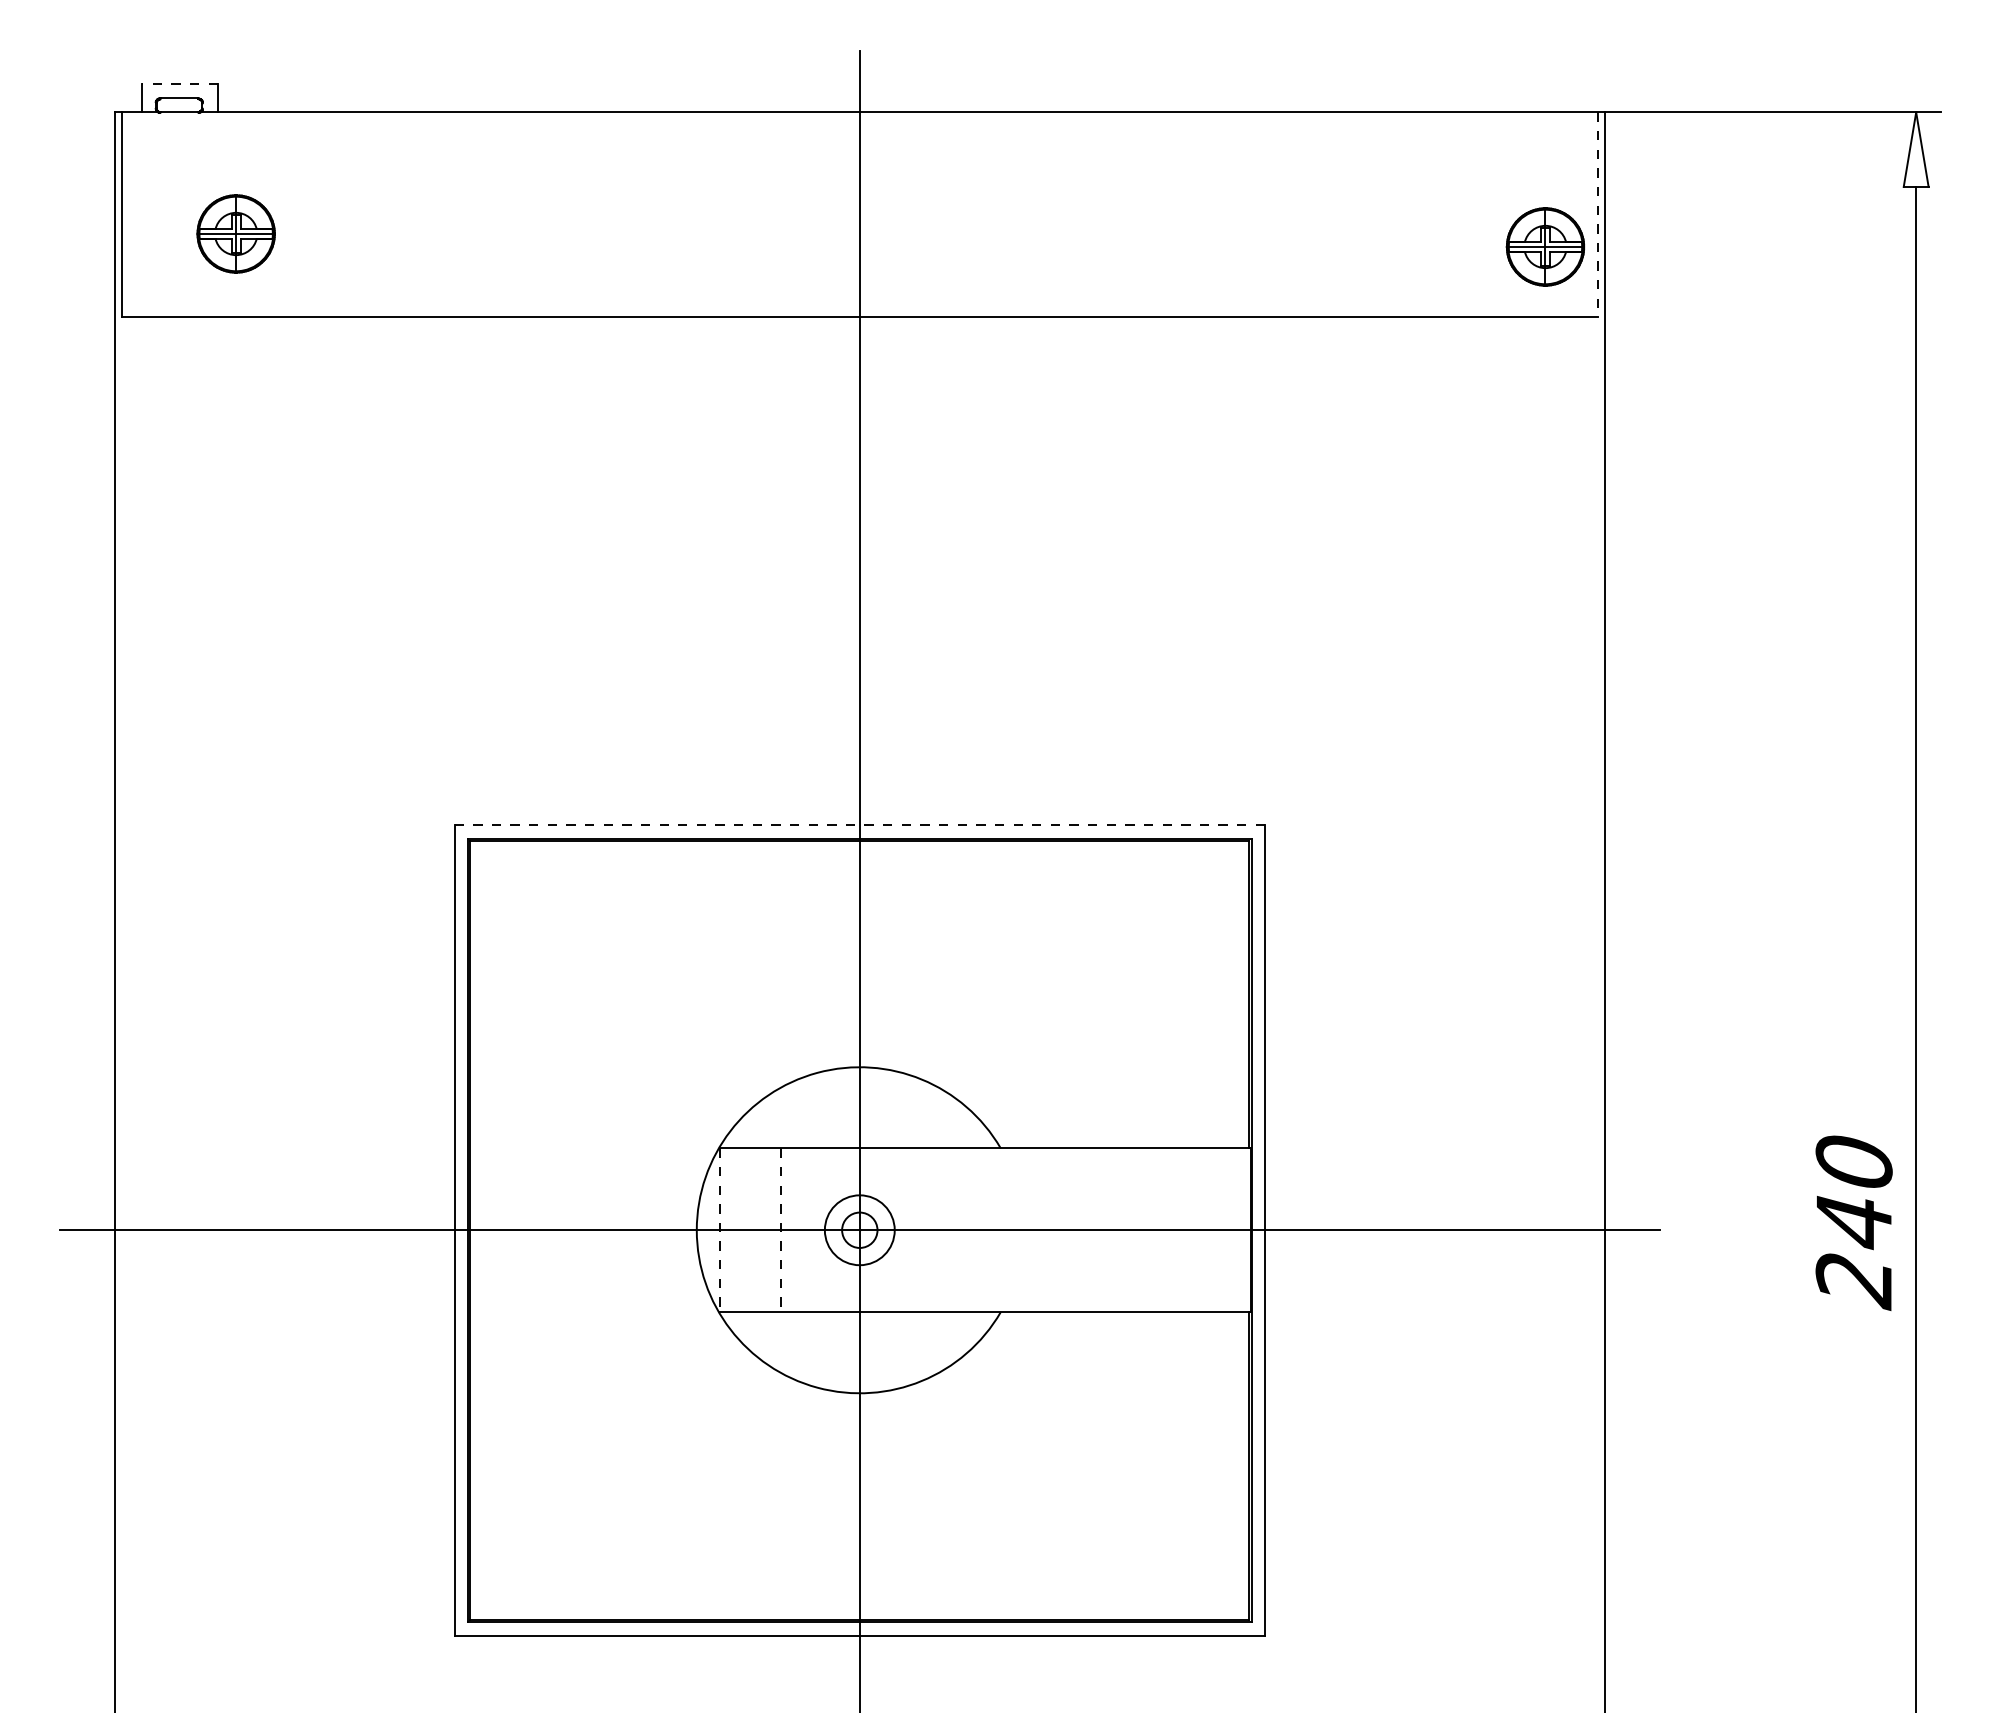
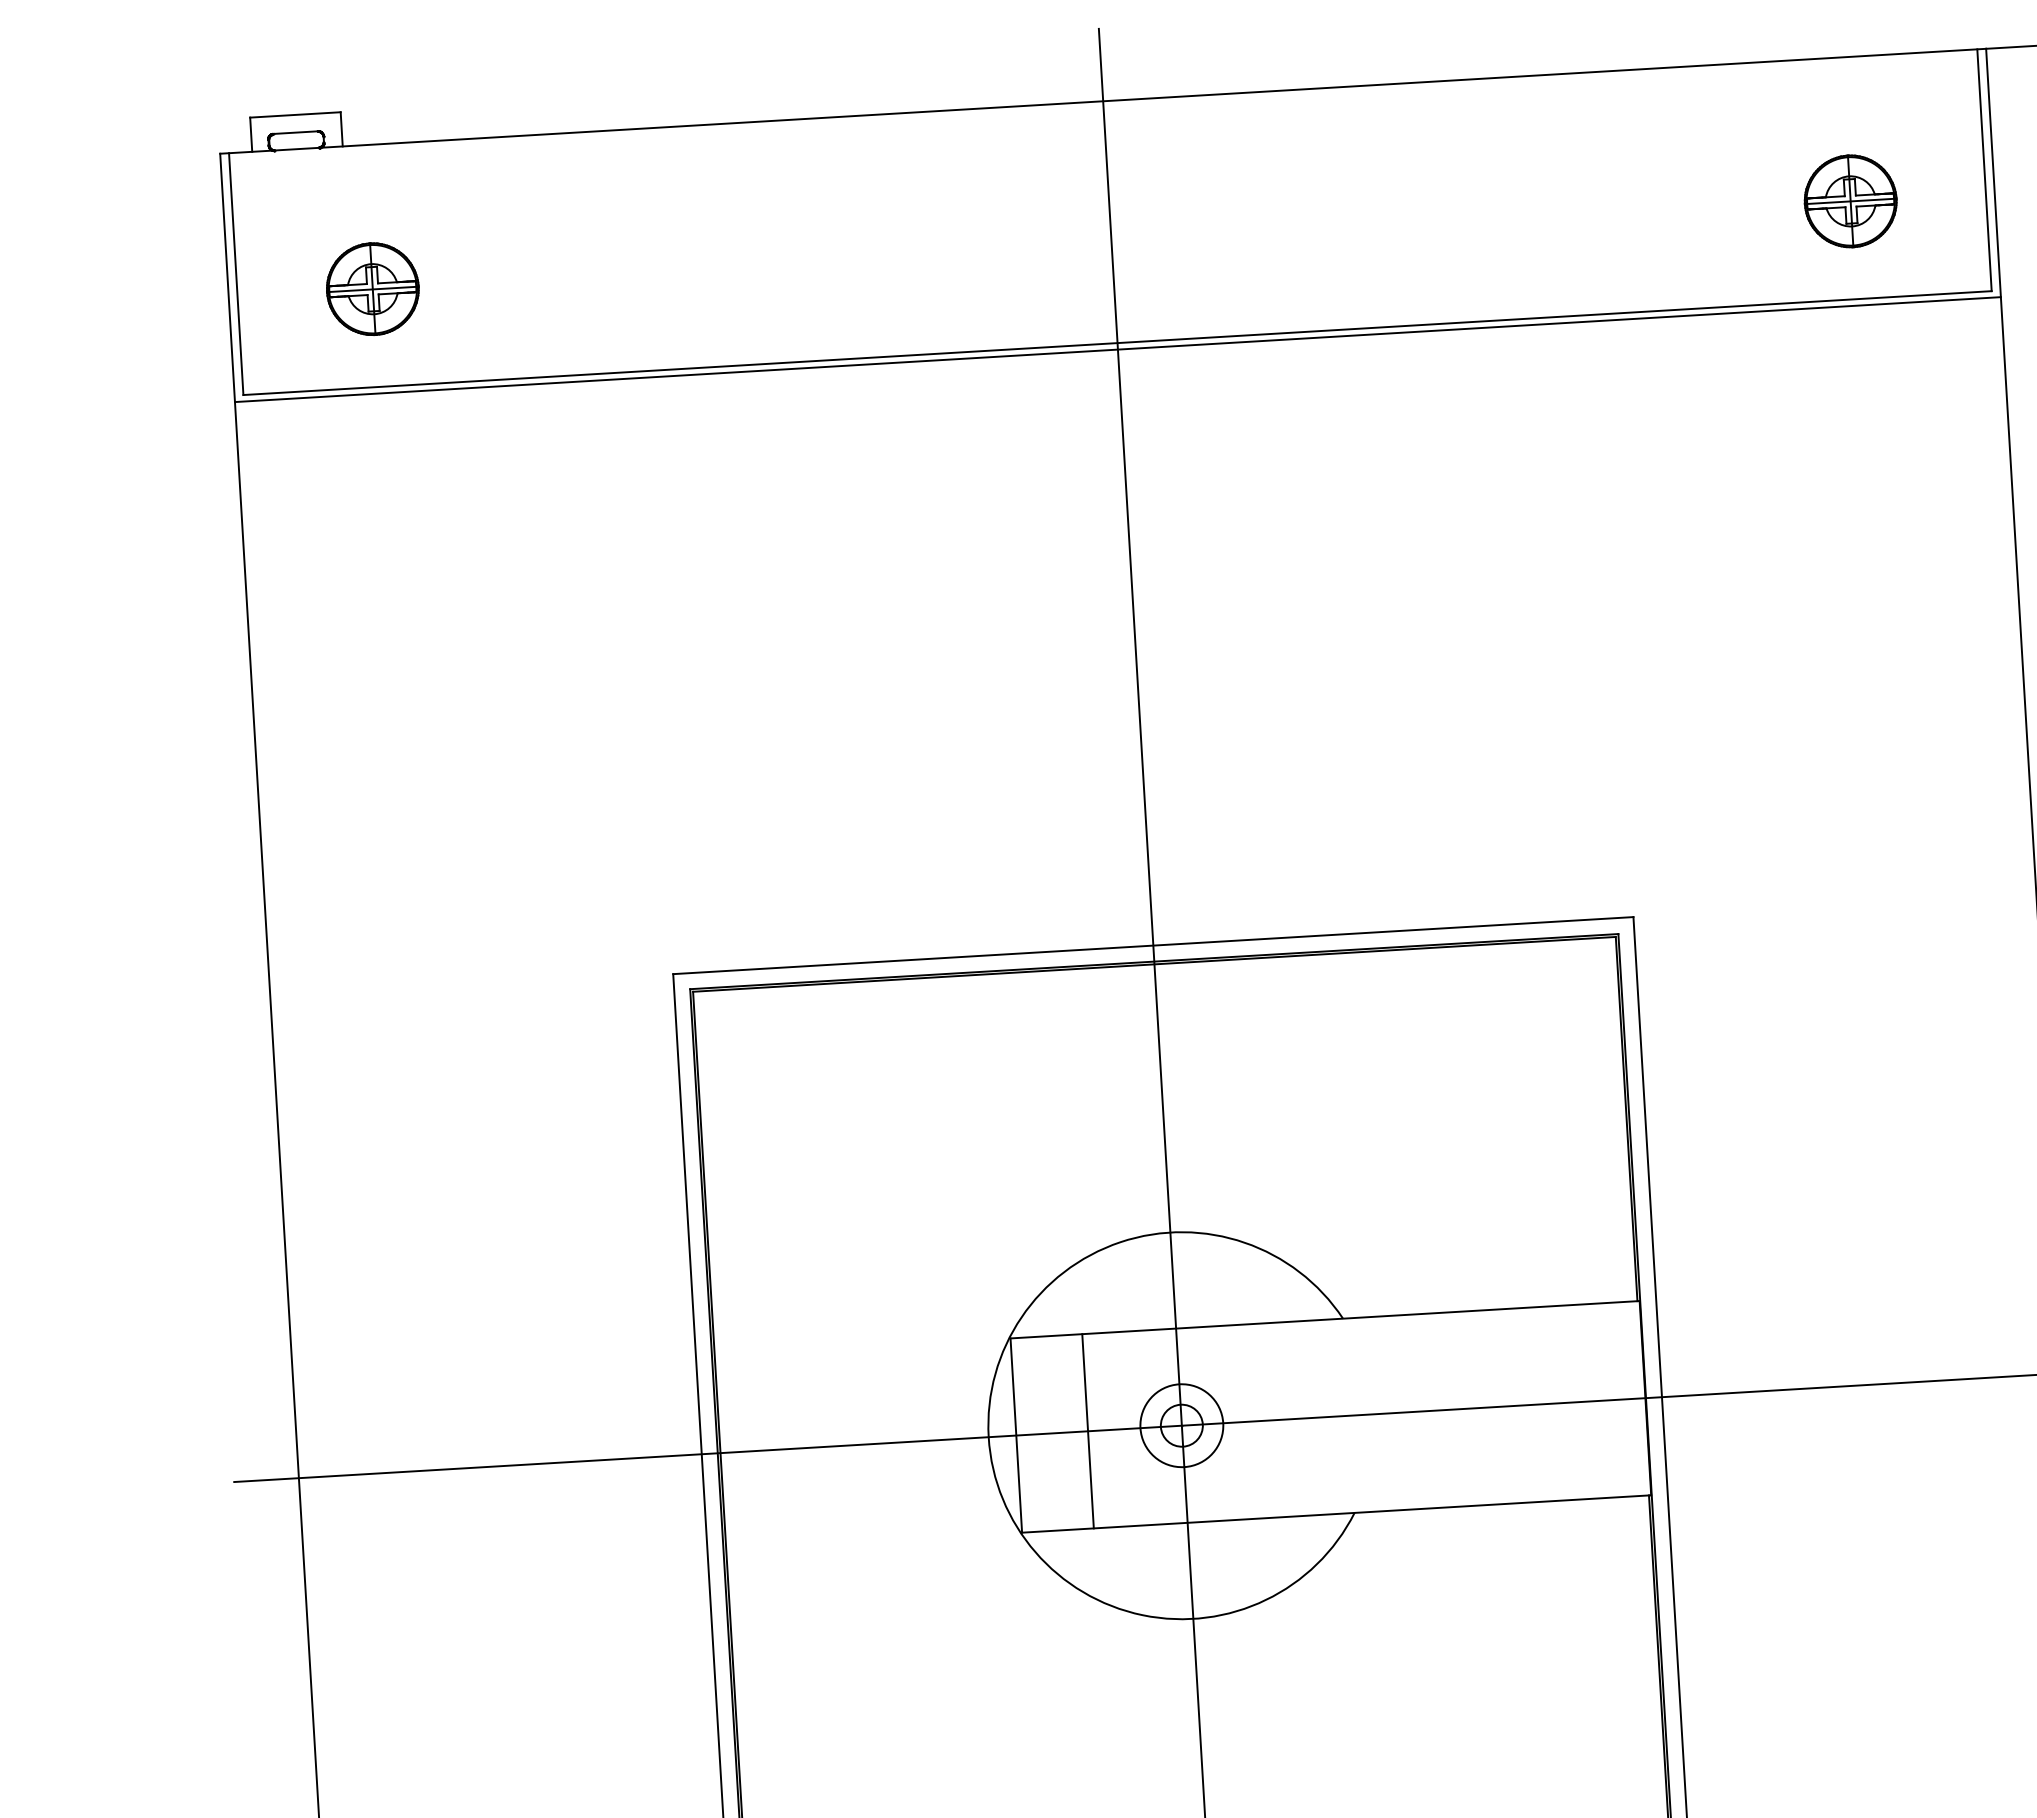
line: (179, 83) -> (295, 114), dashed -> solid
line: (1597, 214) -> (1984, 170), dashed -> solid
part: (1544, 246) -> (1849, 200), moved
line: (859, 322) -> (1117, 350), added
line: (860, 825) -> (1154, 946), dashed -> solid
line: (720, 1230) -> (1016, 1435), dashed -> solid
line: (780, 1230) -> (1087, 1431), dashed -> solid

